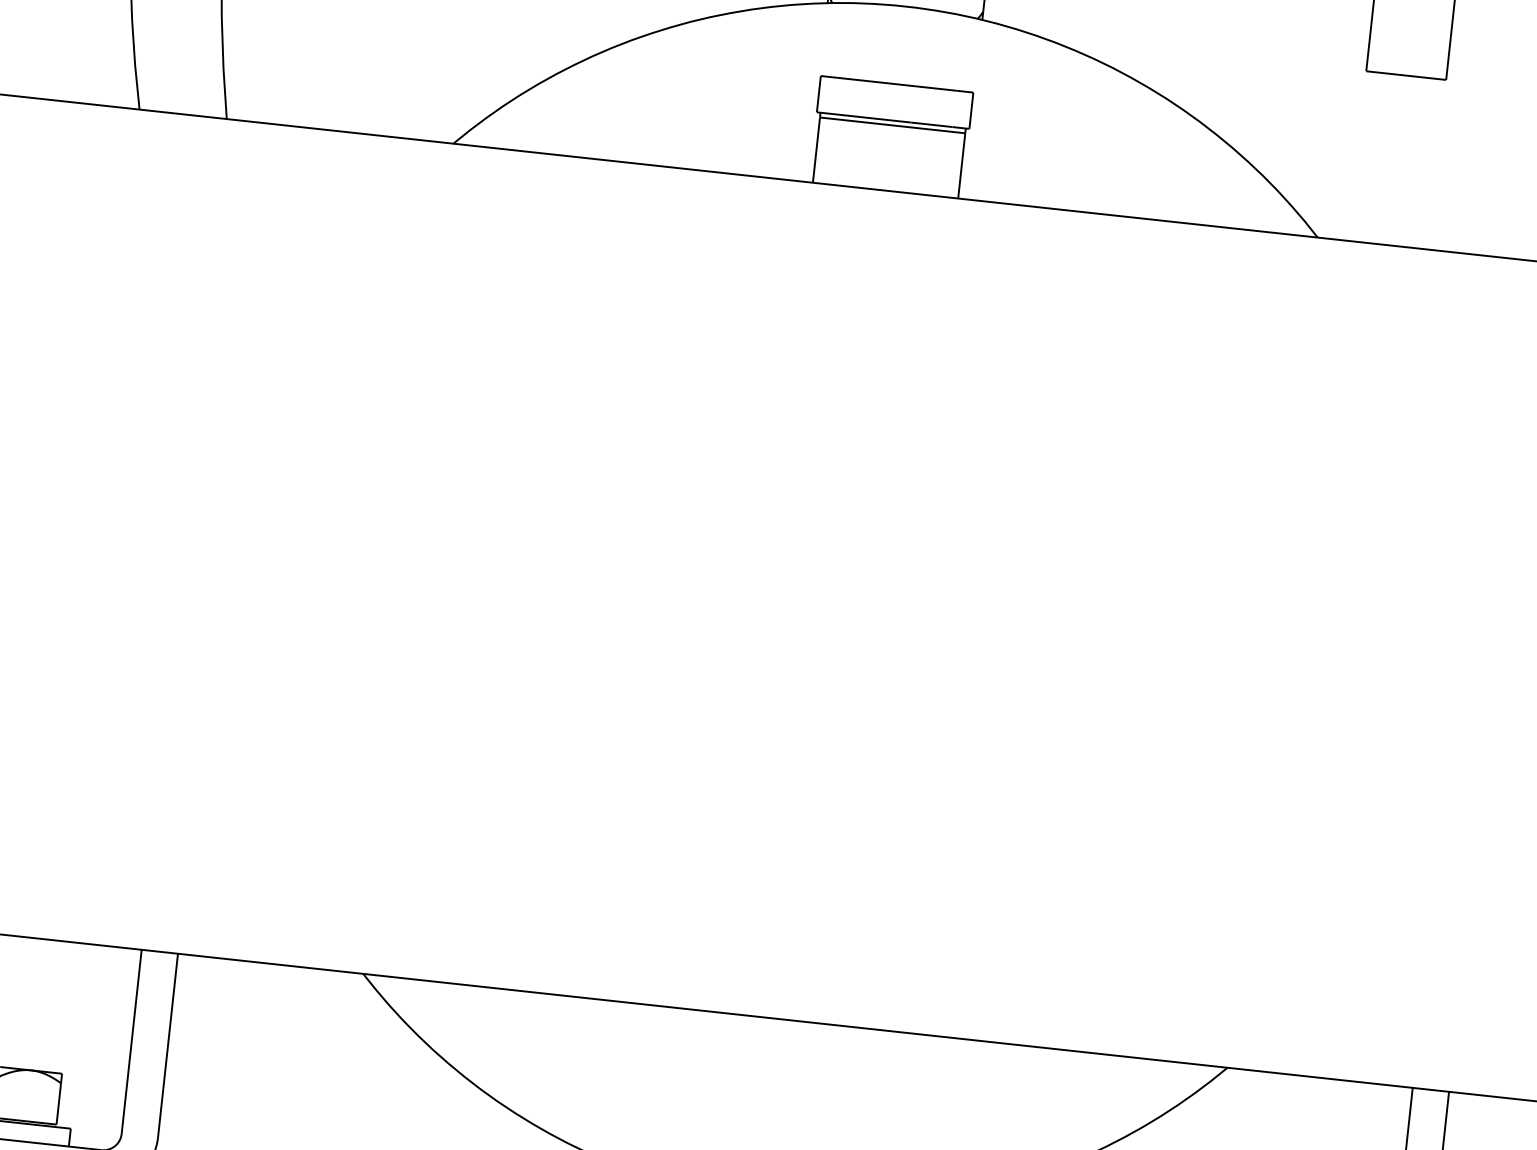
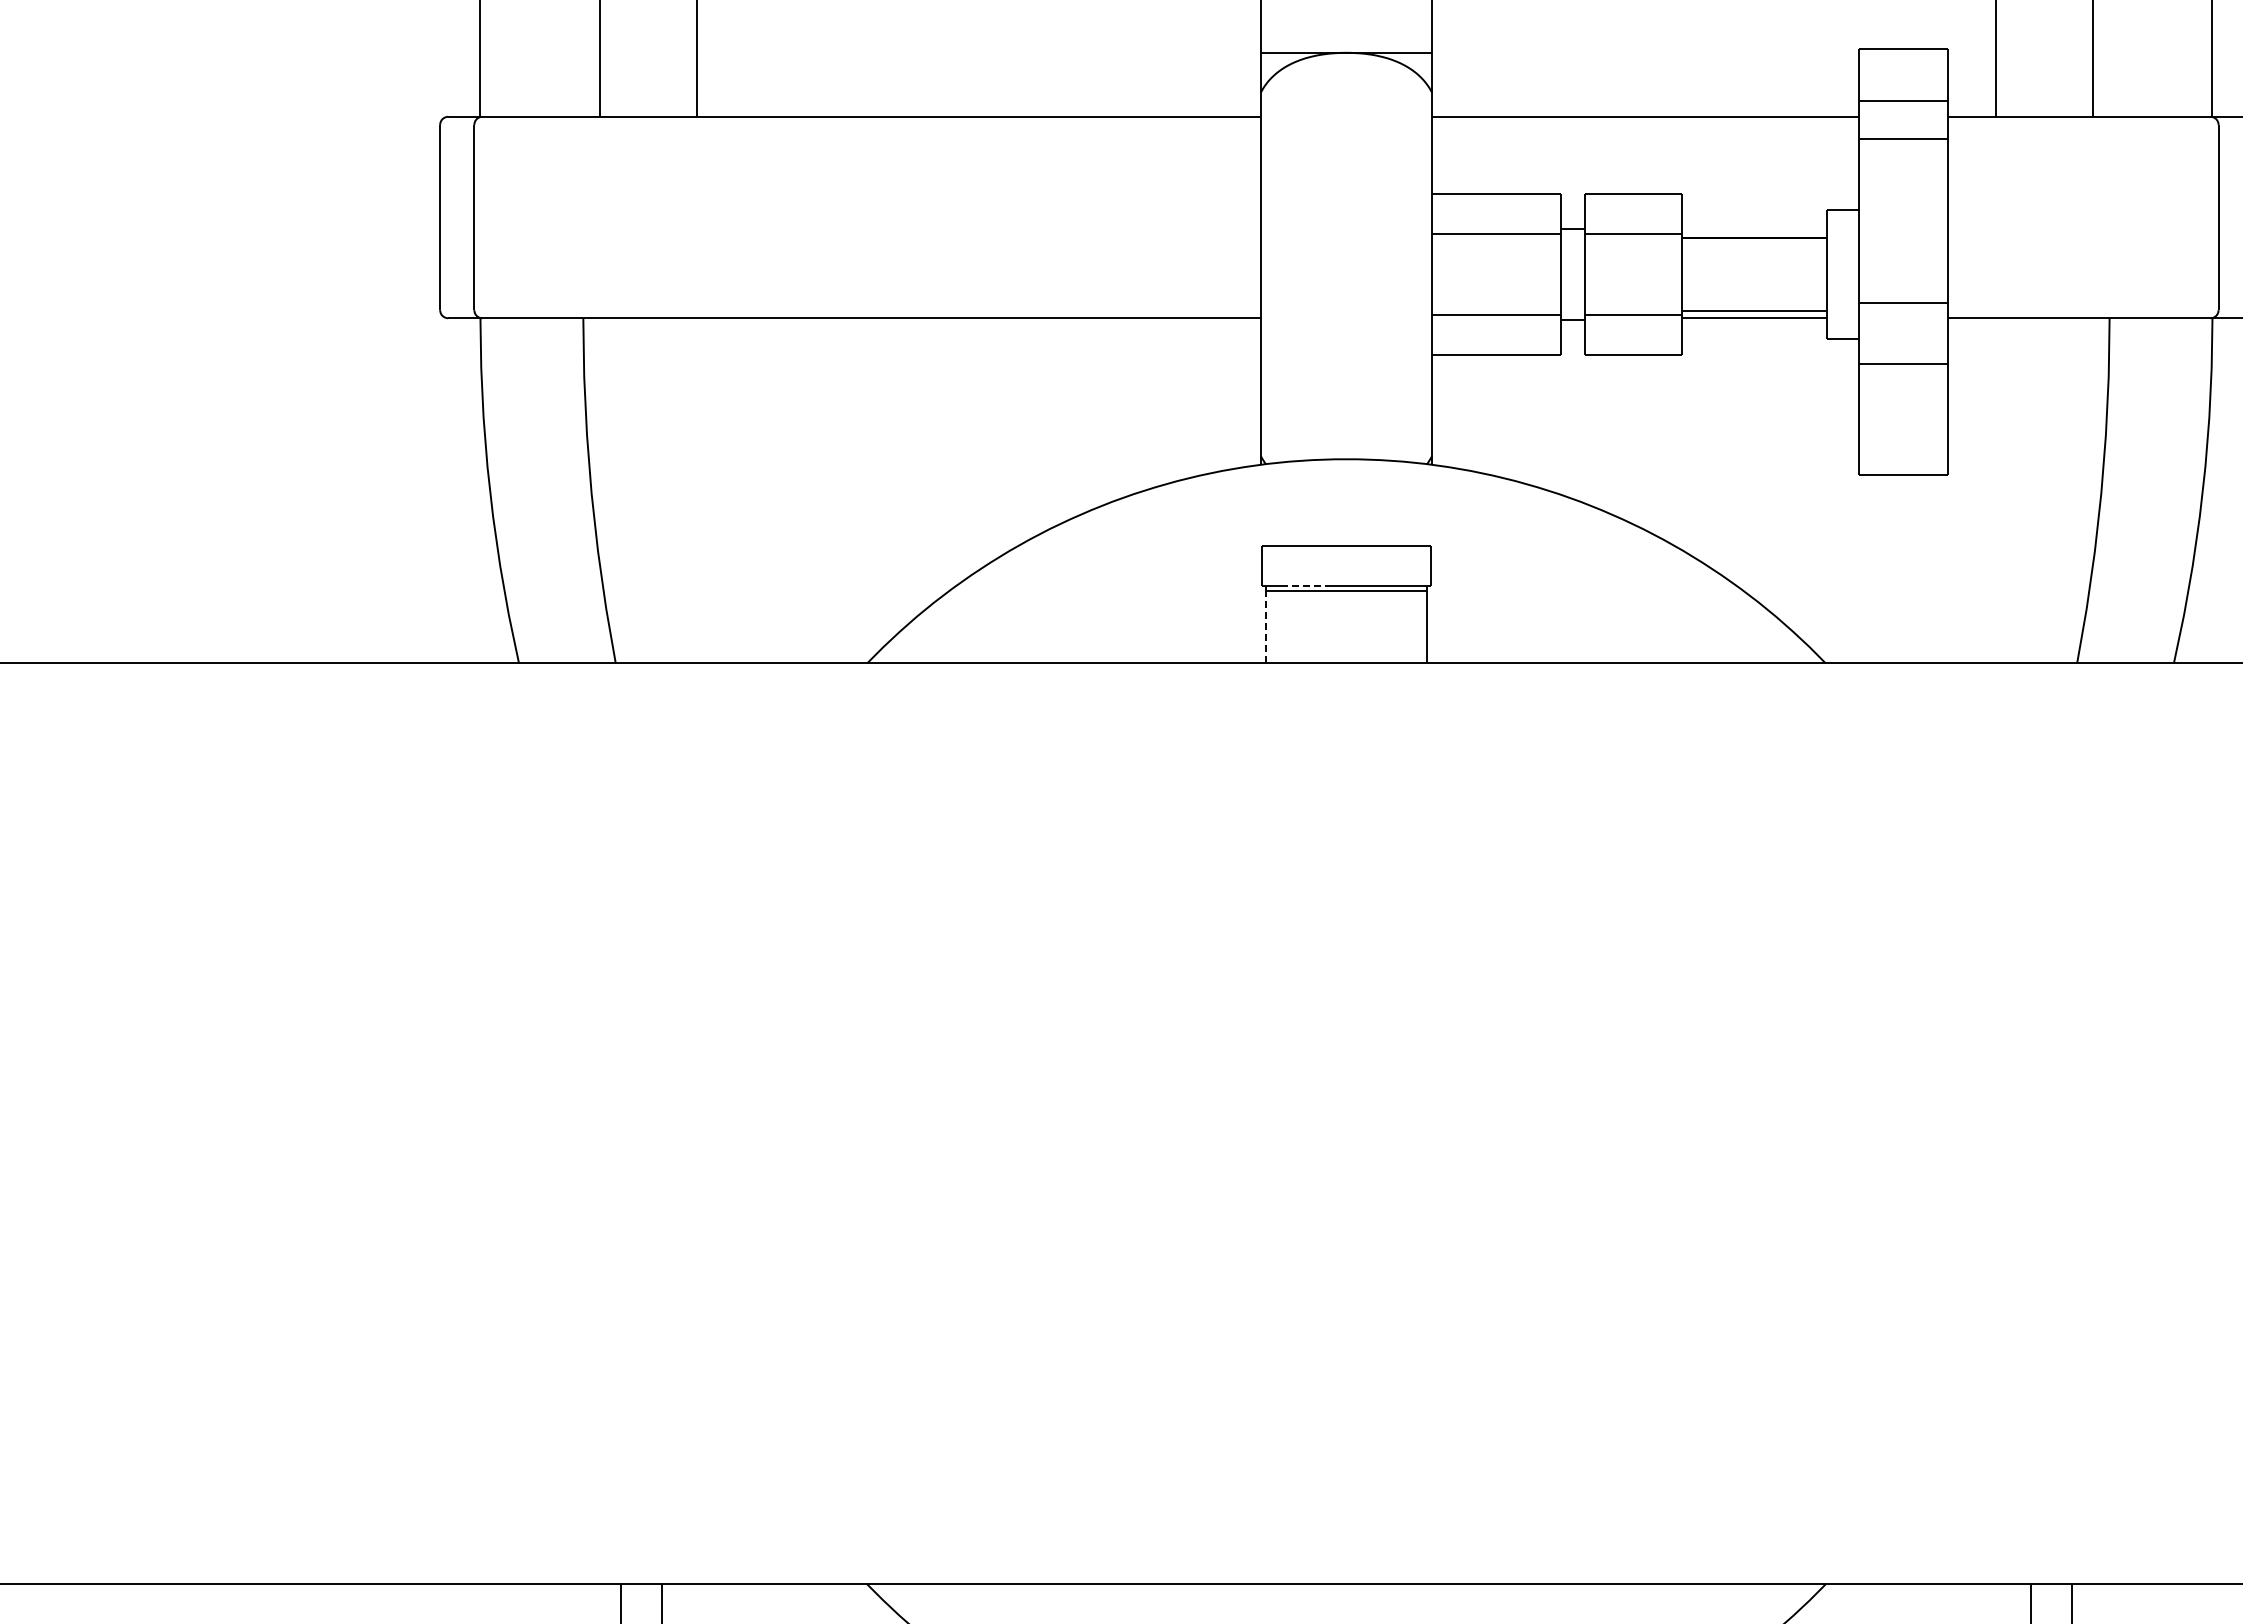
line: (854, 116) -> (1303, 585), solid -> dashed
line: (816, 149) -> (1265, 626), solid -> dashed

